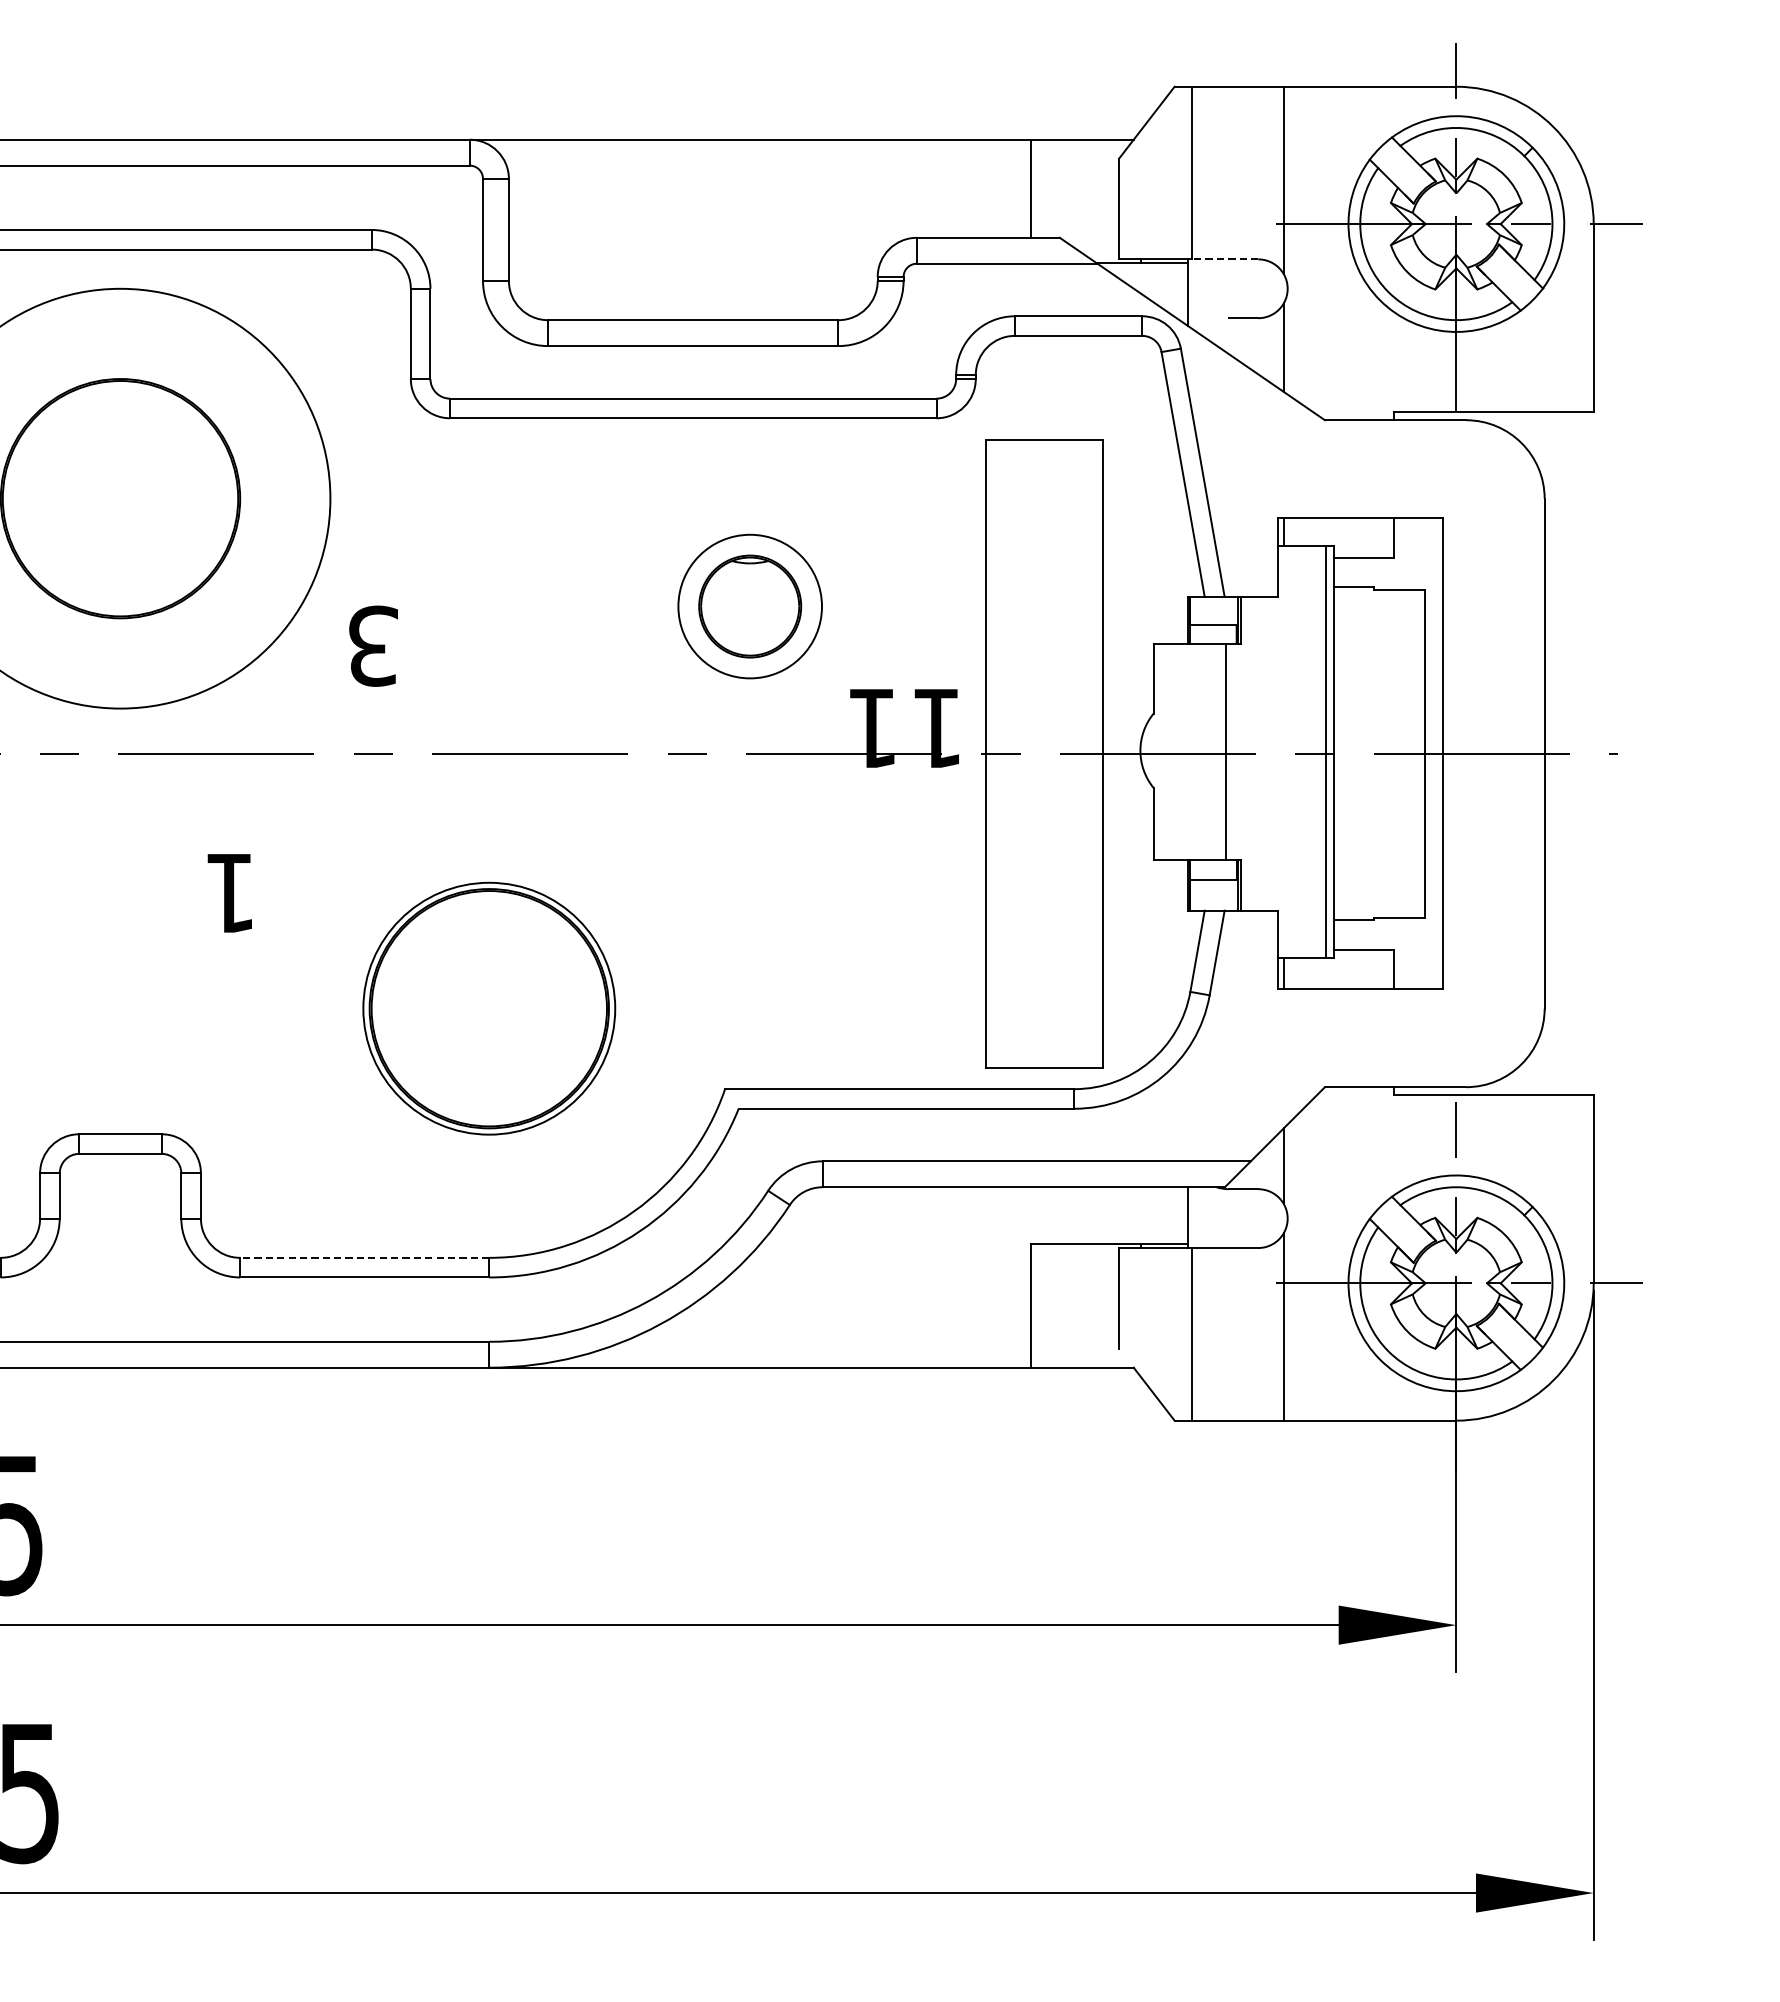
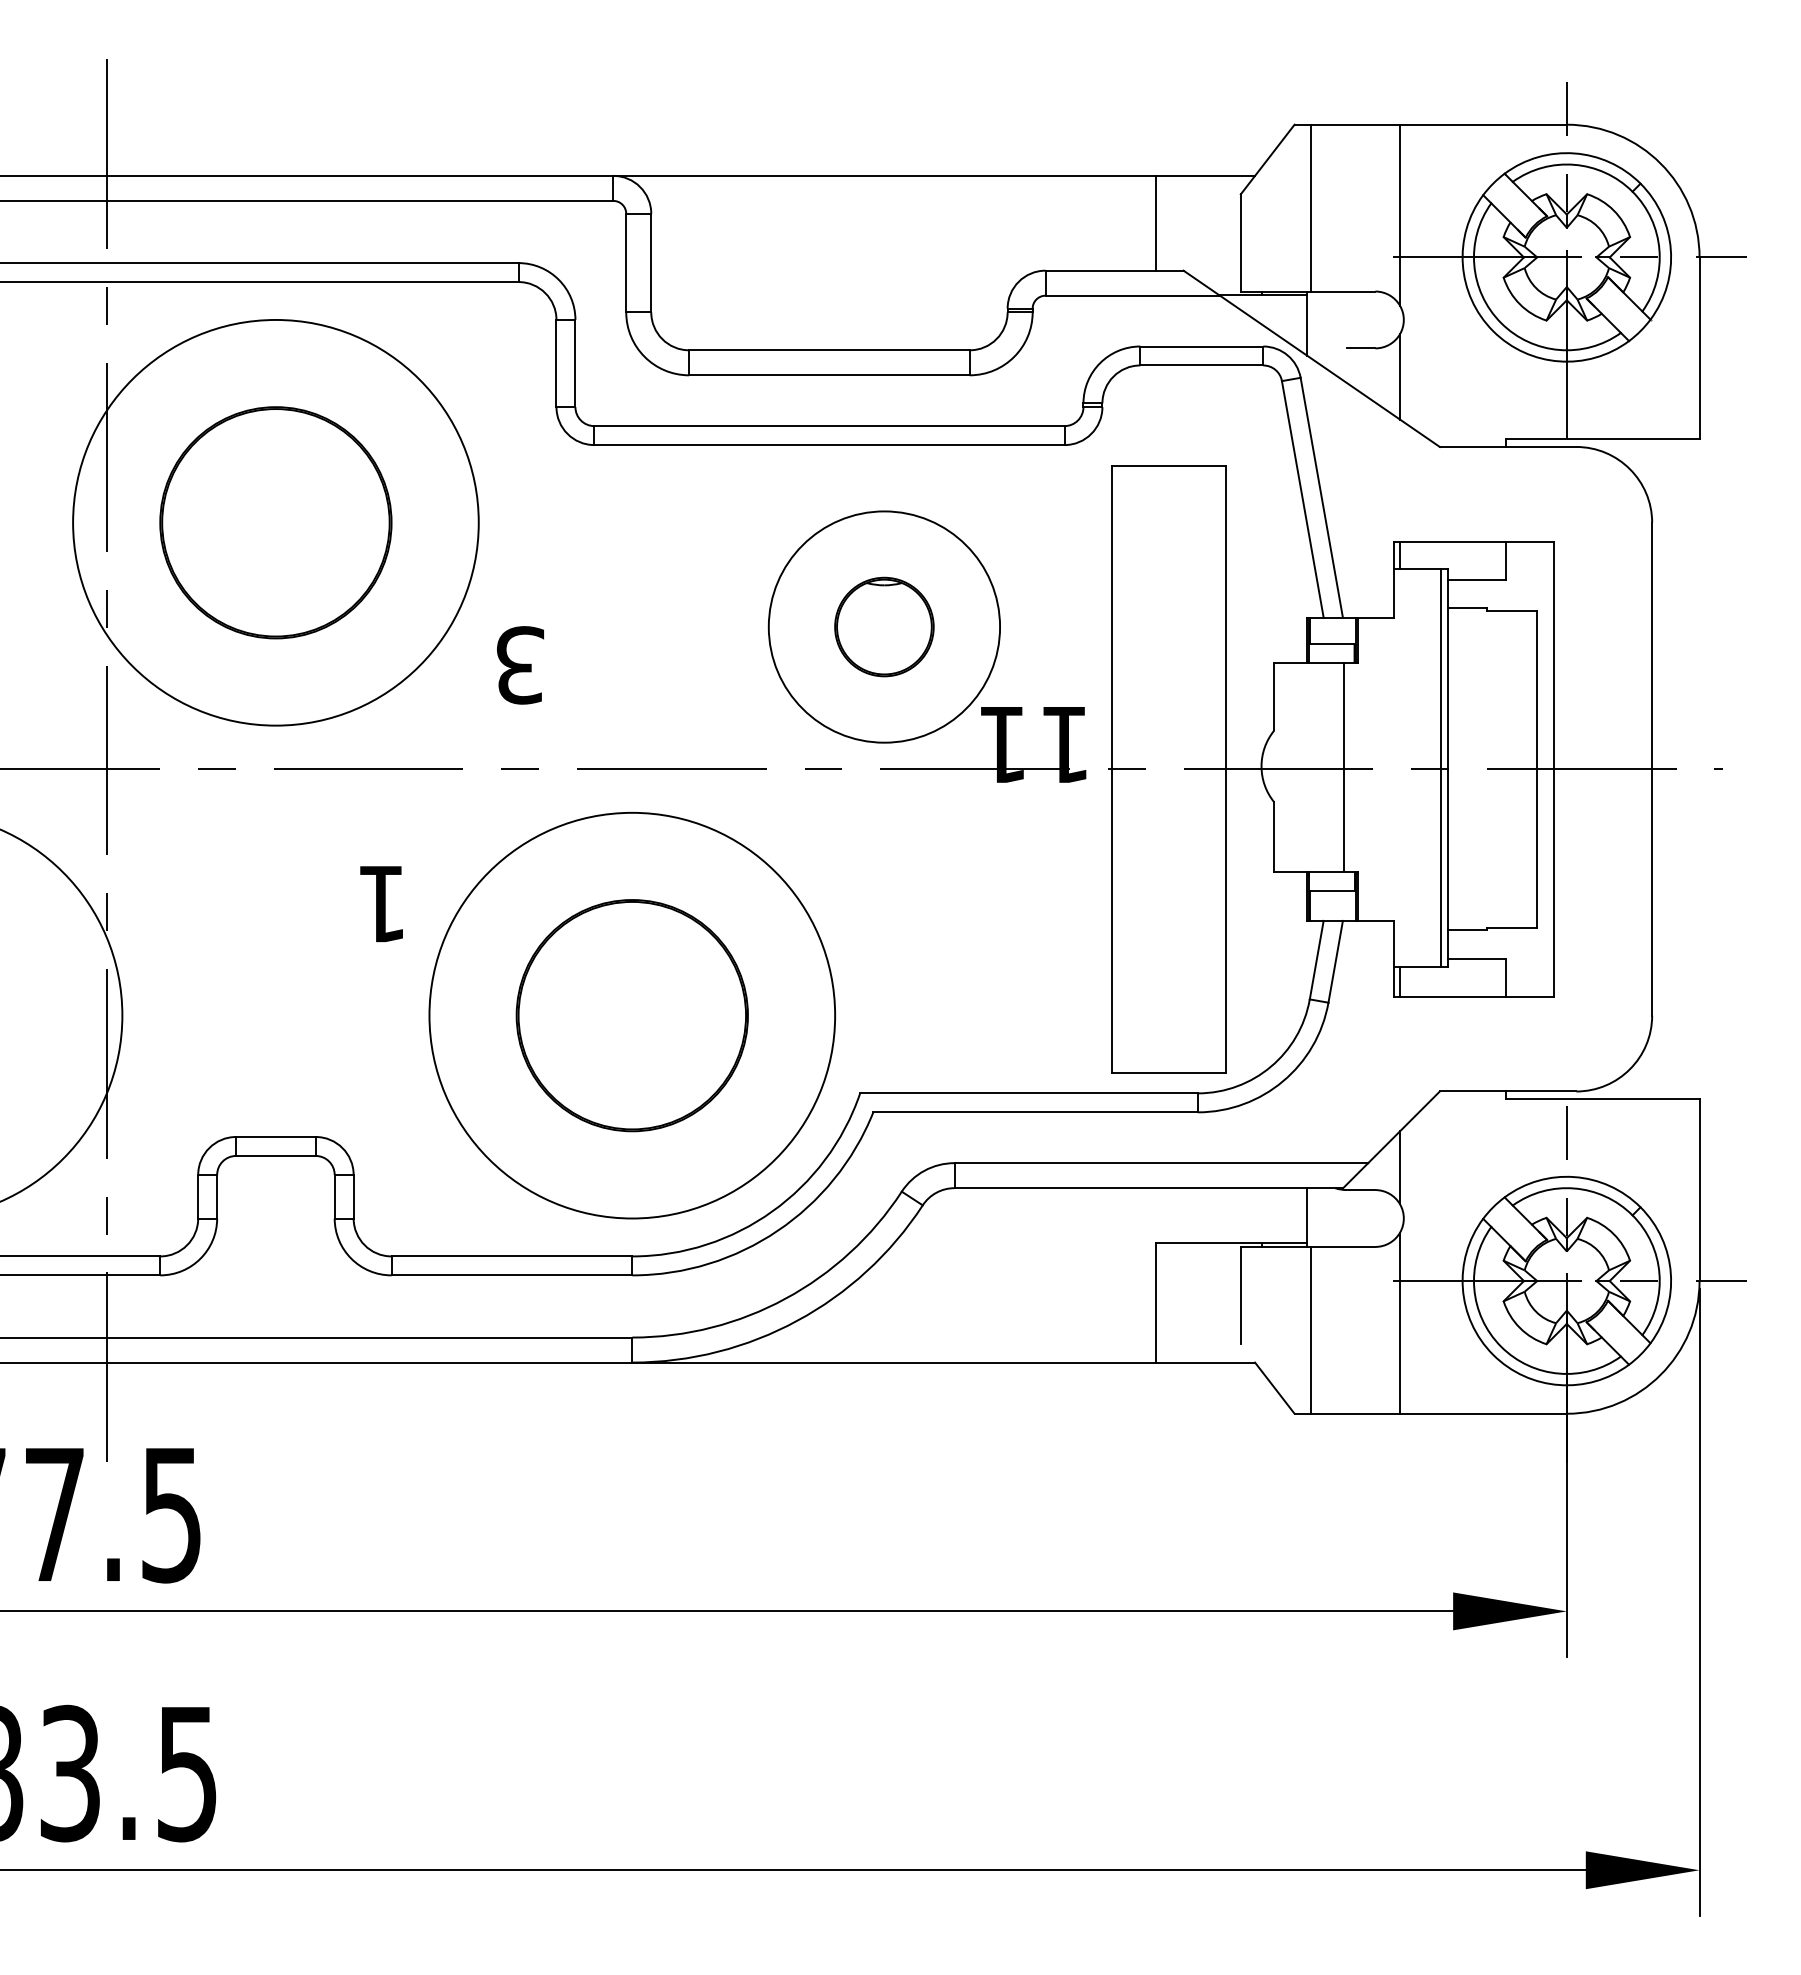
line: (1224, 259) -> (1342, 291), dashed -> solid
circle: (750, 606) -> (884, 626), size x1.67
circle: (489, 1008) -> (632, 1015), size x1.67
line: (364, 1257) -> (511, 1256), dashed -> solid

